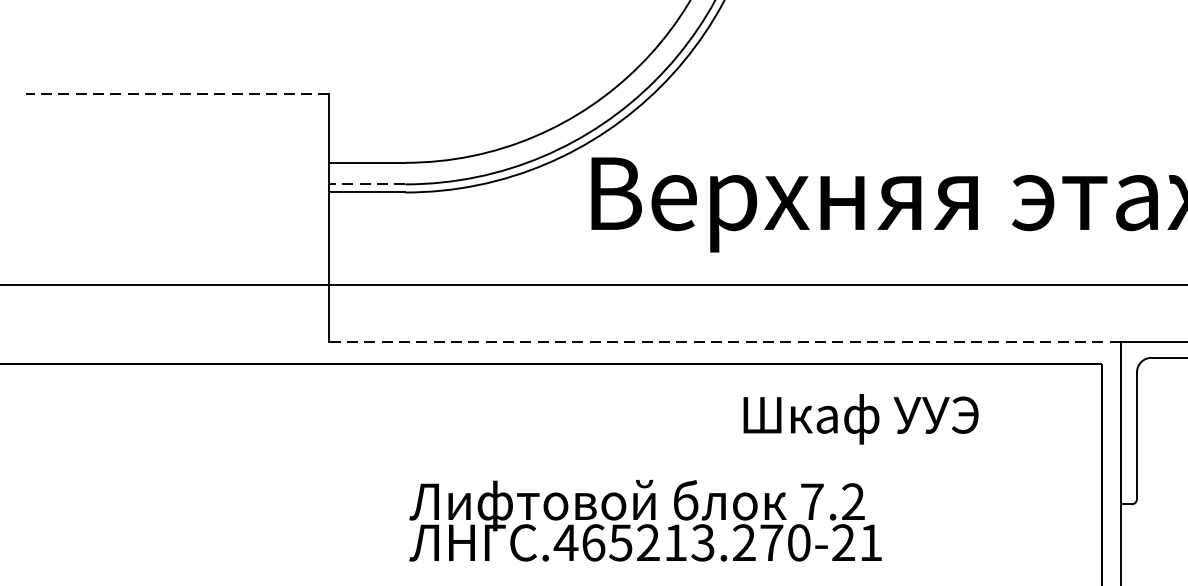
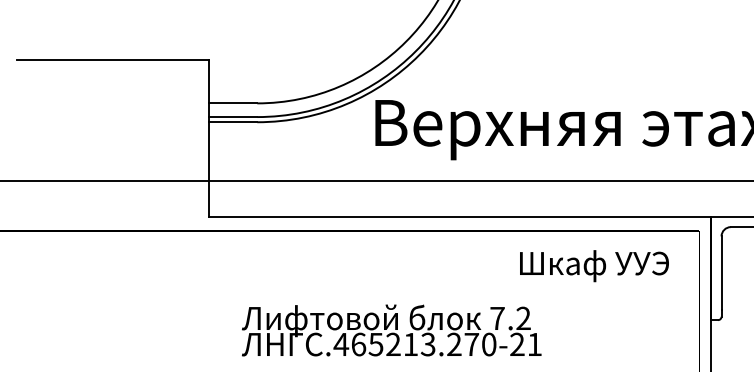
line: (177, 93) -> (112, 59), dashed -> solid
line: (366, 185) -> (232, 117), dashed -> solid
line: (724, 341) -> (459, 216), dashed -> solid
text: (861, 419) -> (594, 266), moved
text: (645, 520) -> (391, 330), moved

